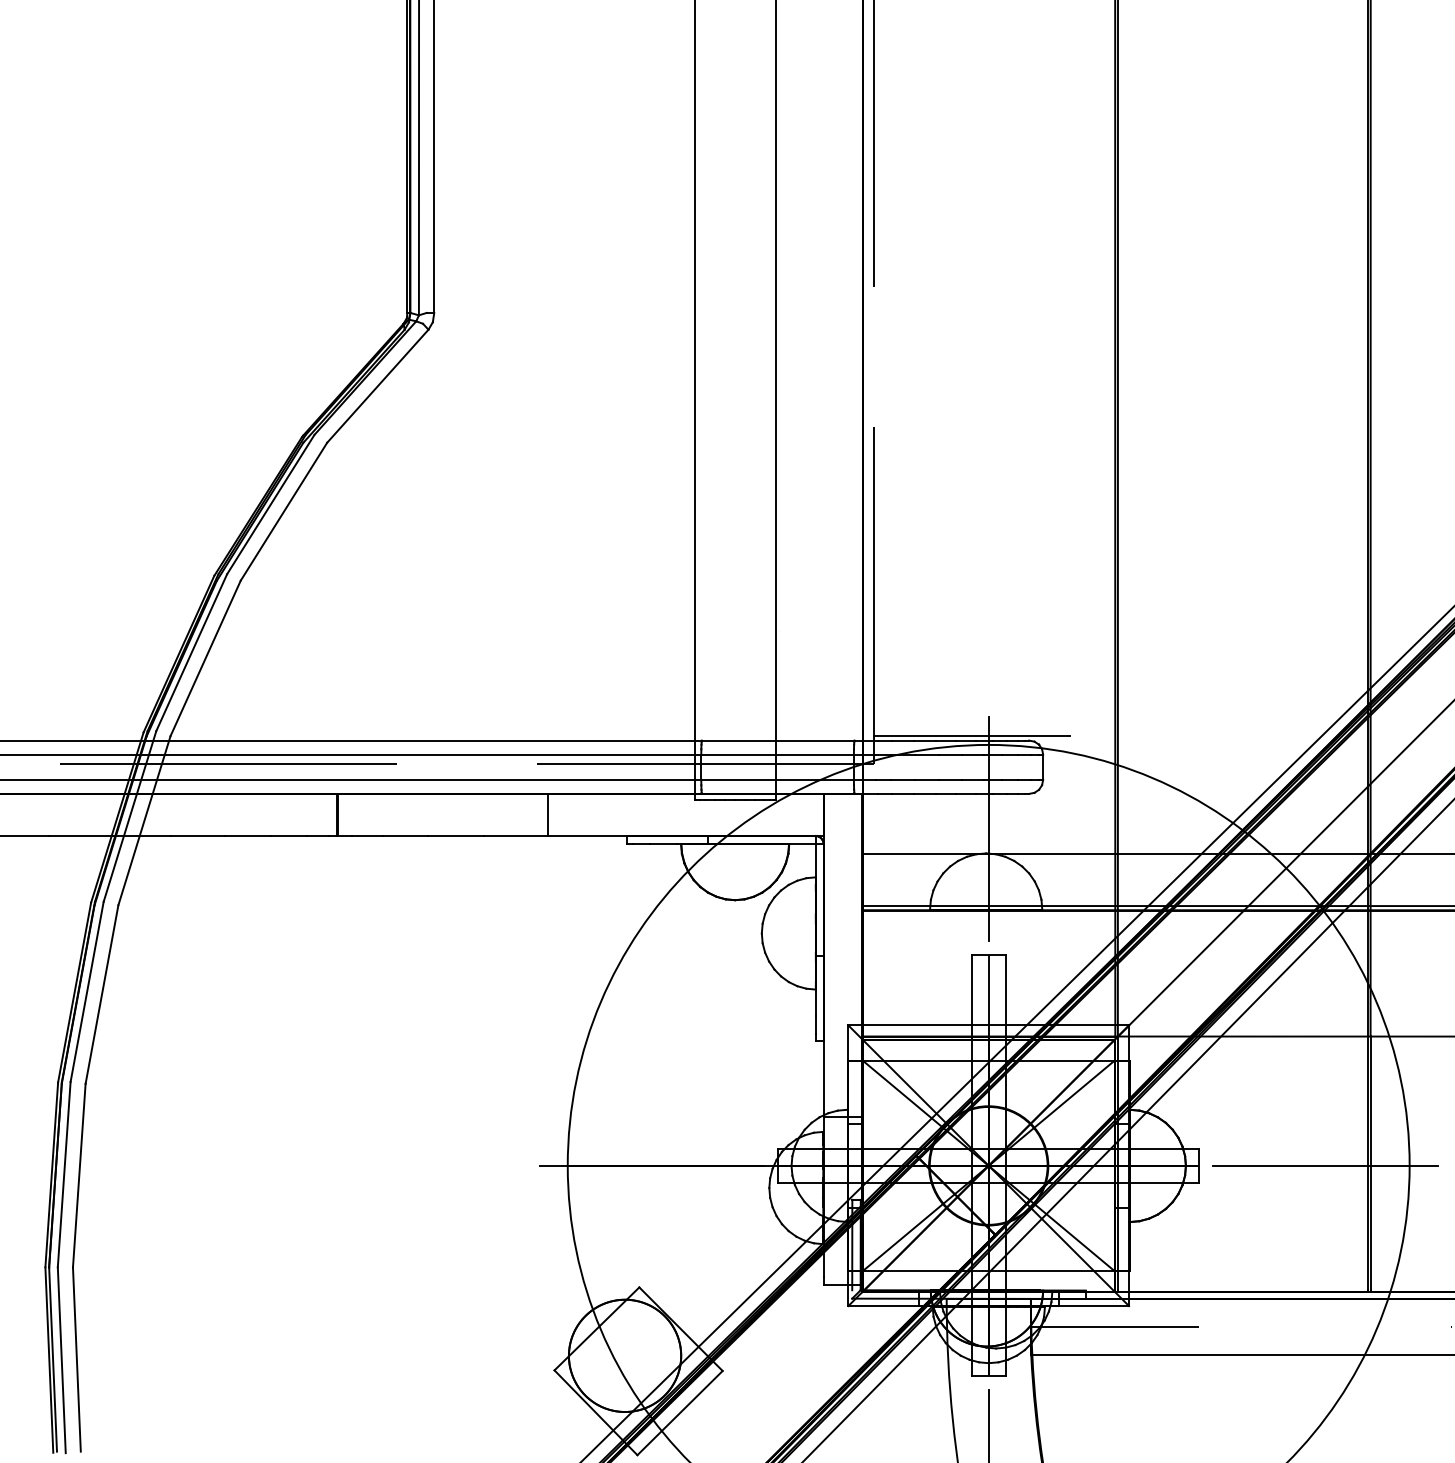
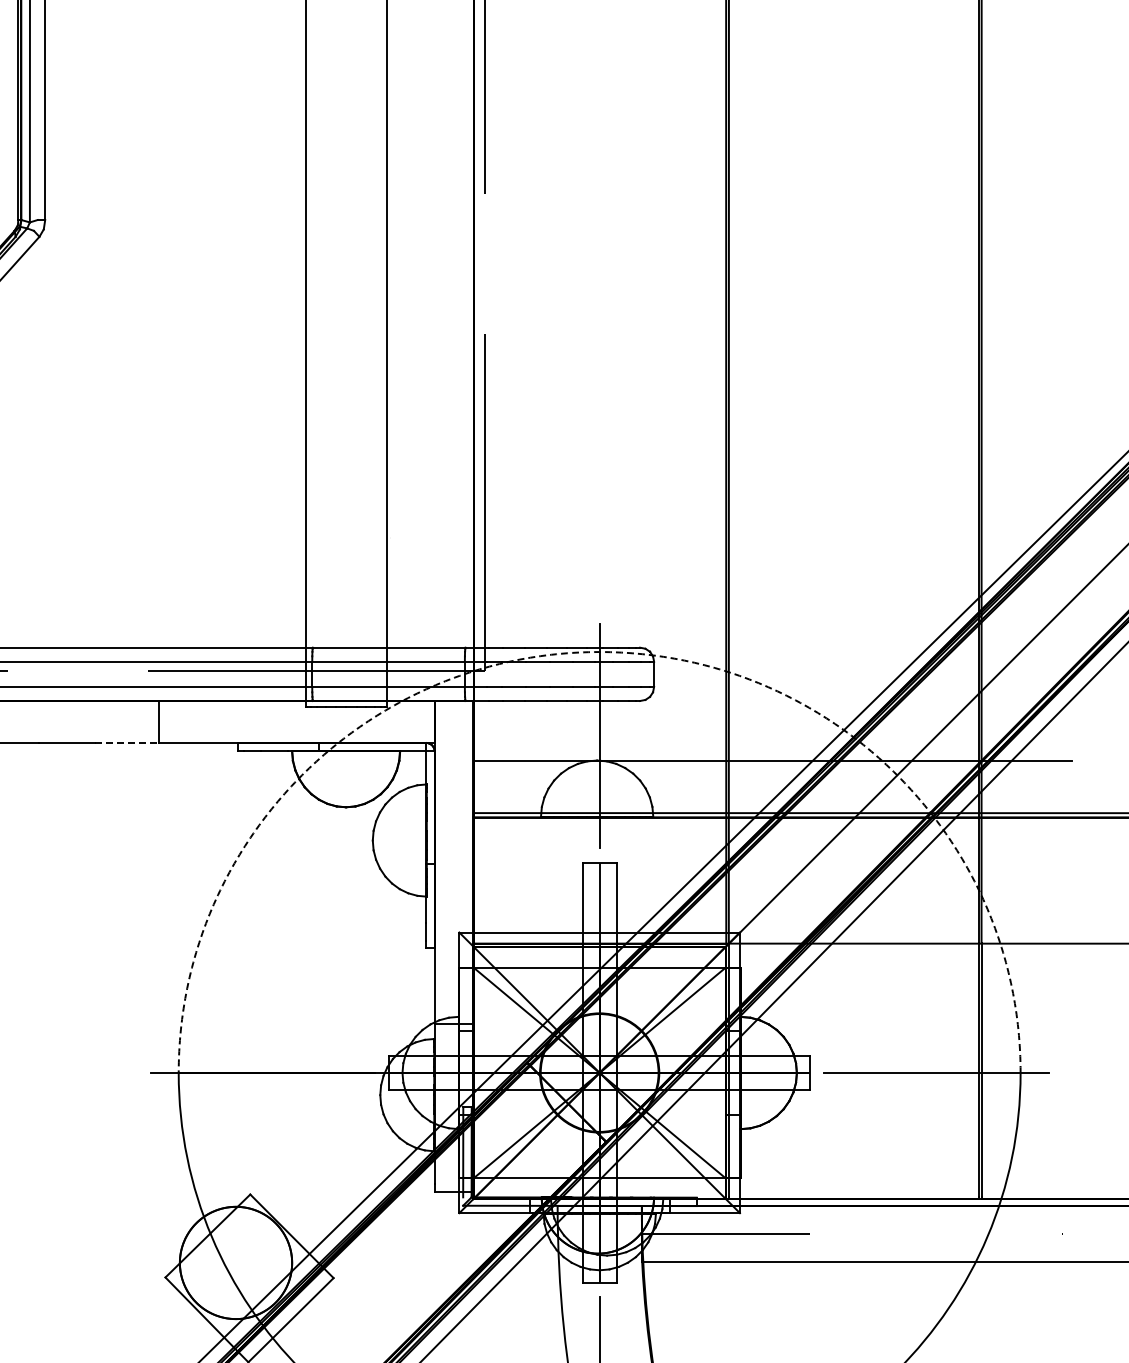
line: (971, 735) -> (582, 642), removed
arc: (988, 744) -> (599, 651), solid -> dashed
line: (516, 835) -> (127, 742), solid -> dashed

